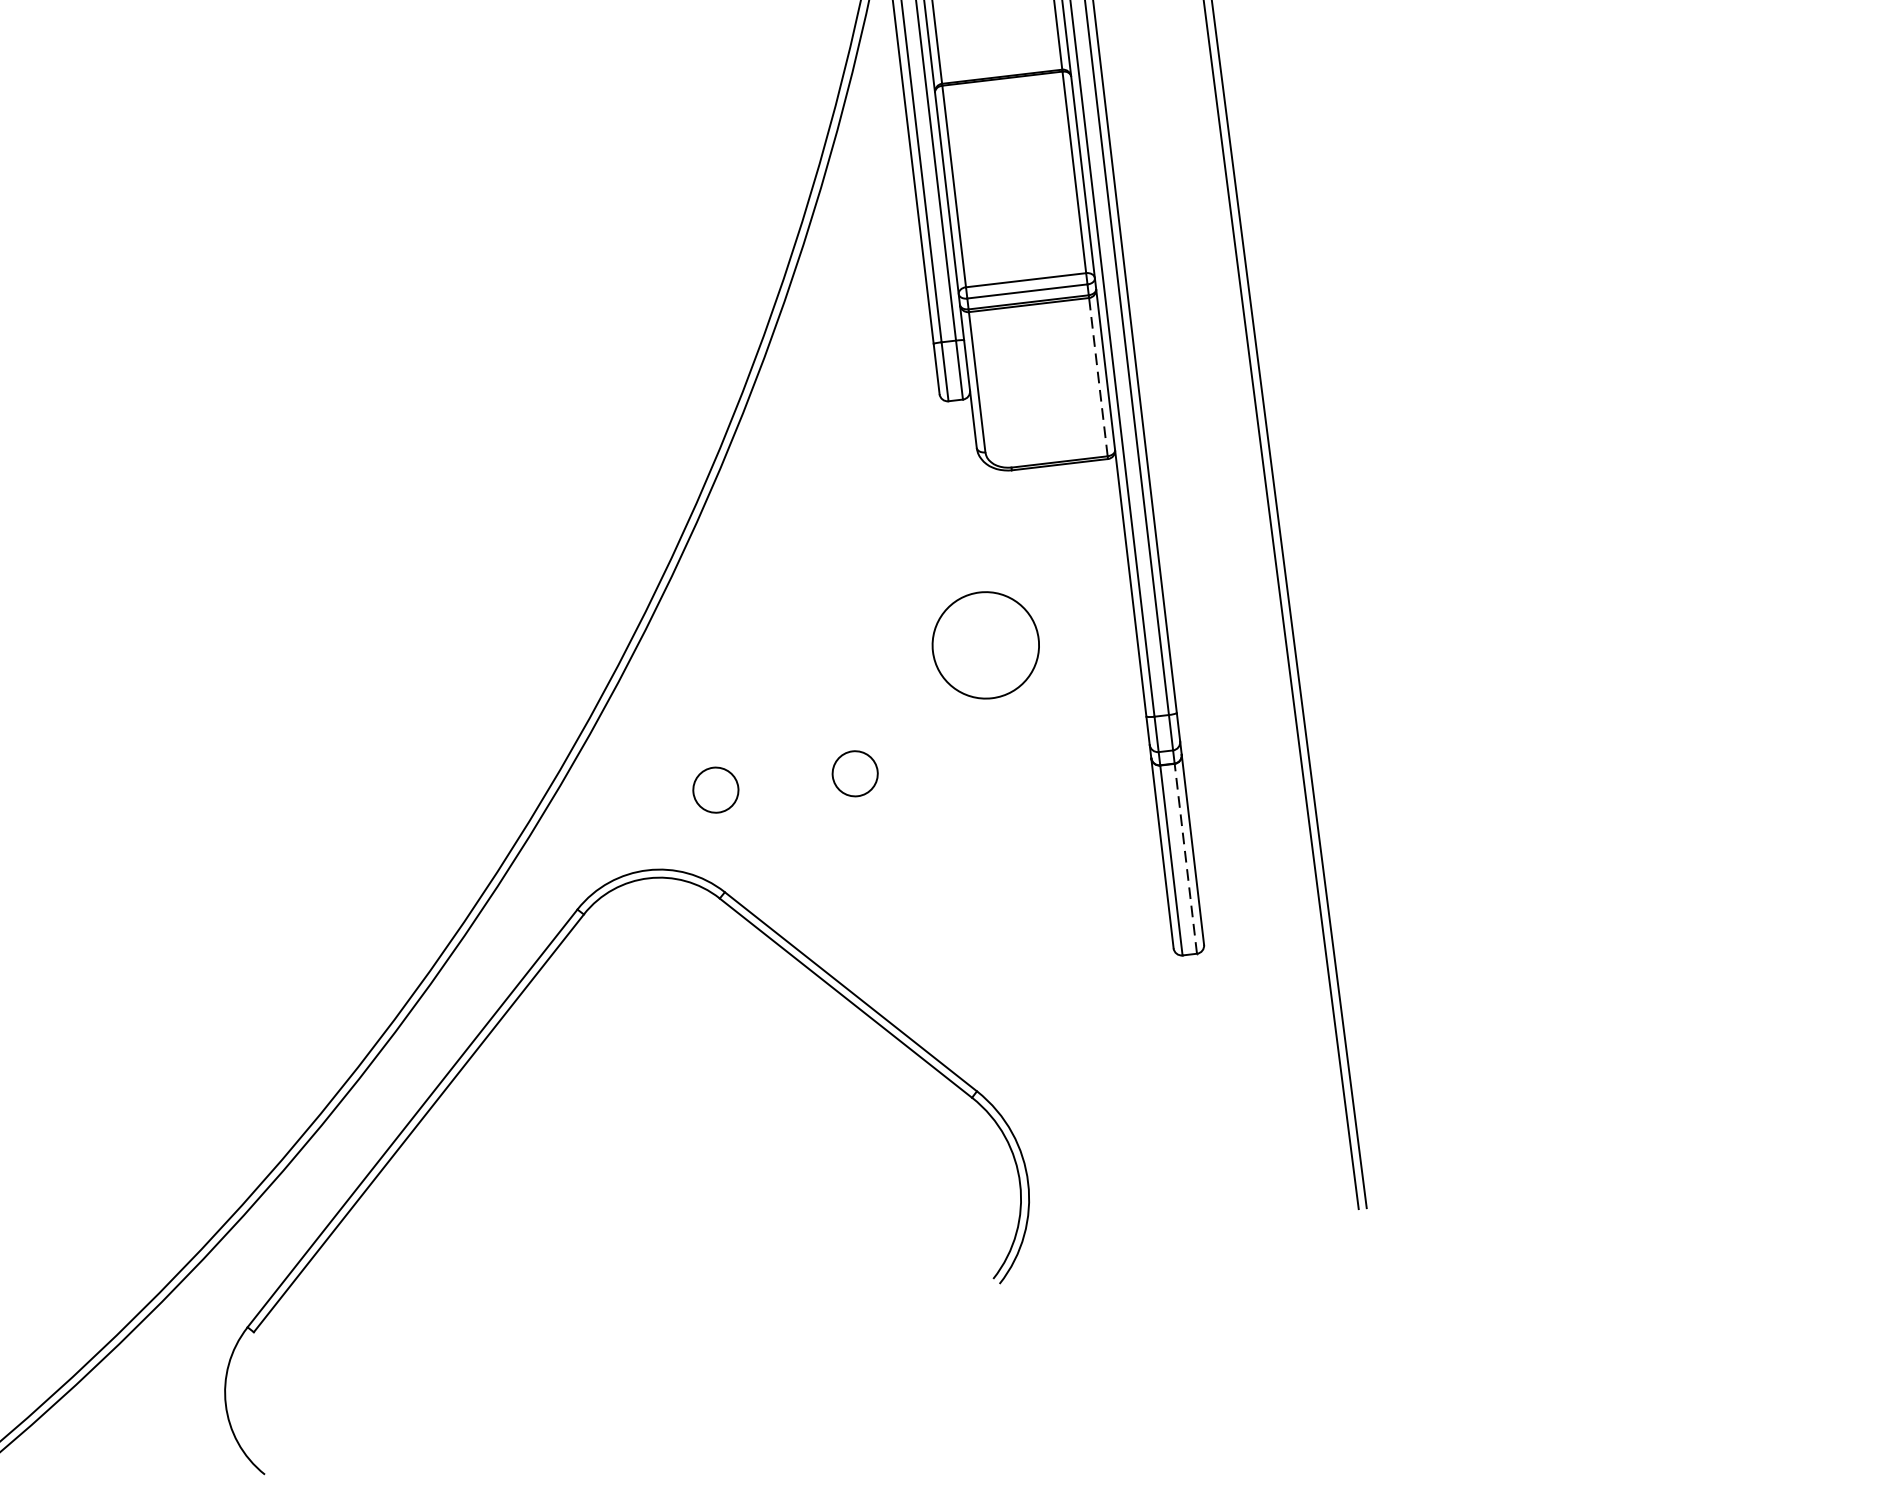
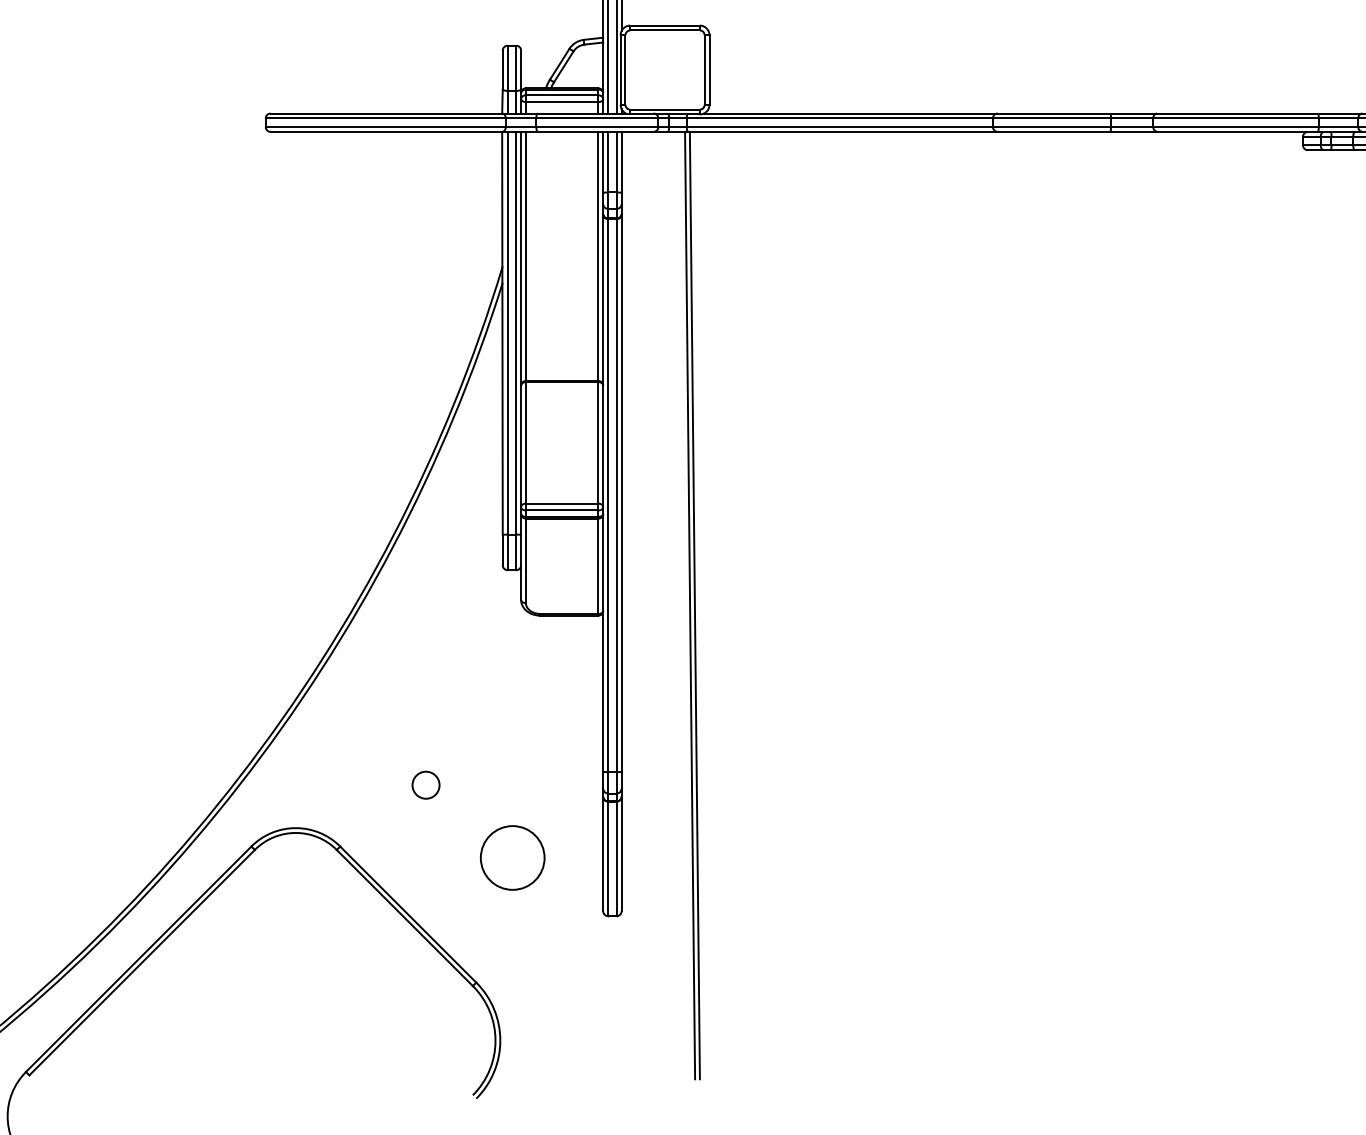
line: (1098, 377) -> (598, 566), dashed -> solid
circle: (985, 644) -> (512, 857), moved
circle: (714, 789) -> (341, 784), removed
line: (1185, 858) -> (616, 858), dashed -> solid

